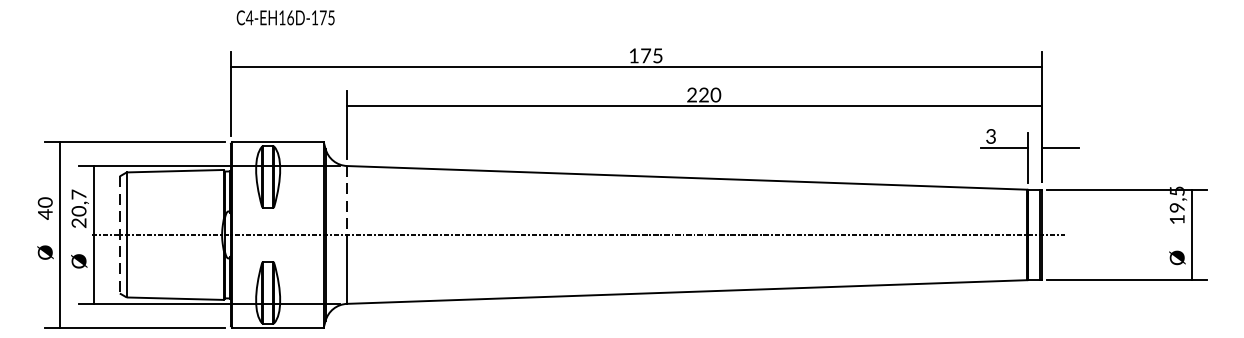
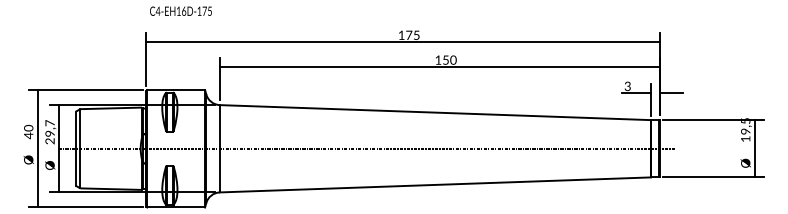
text: (696, 94) -> (441, 59), 220 -> 150
line: (346, 199) -> (219, 126), dashed -> solid
text: (81, 210) -> (51, 133), 20,7 -> 29,7
line: (119, 236) -> (75, 149), dashed -> solid

